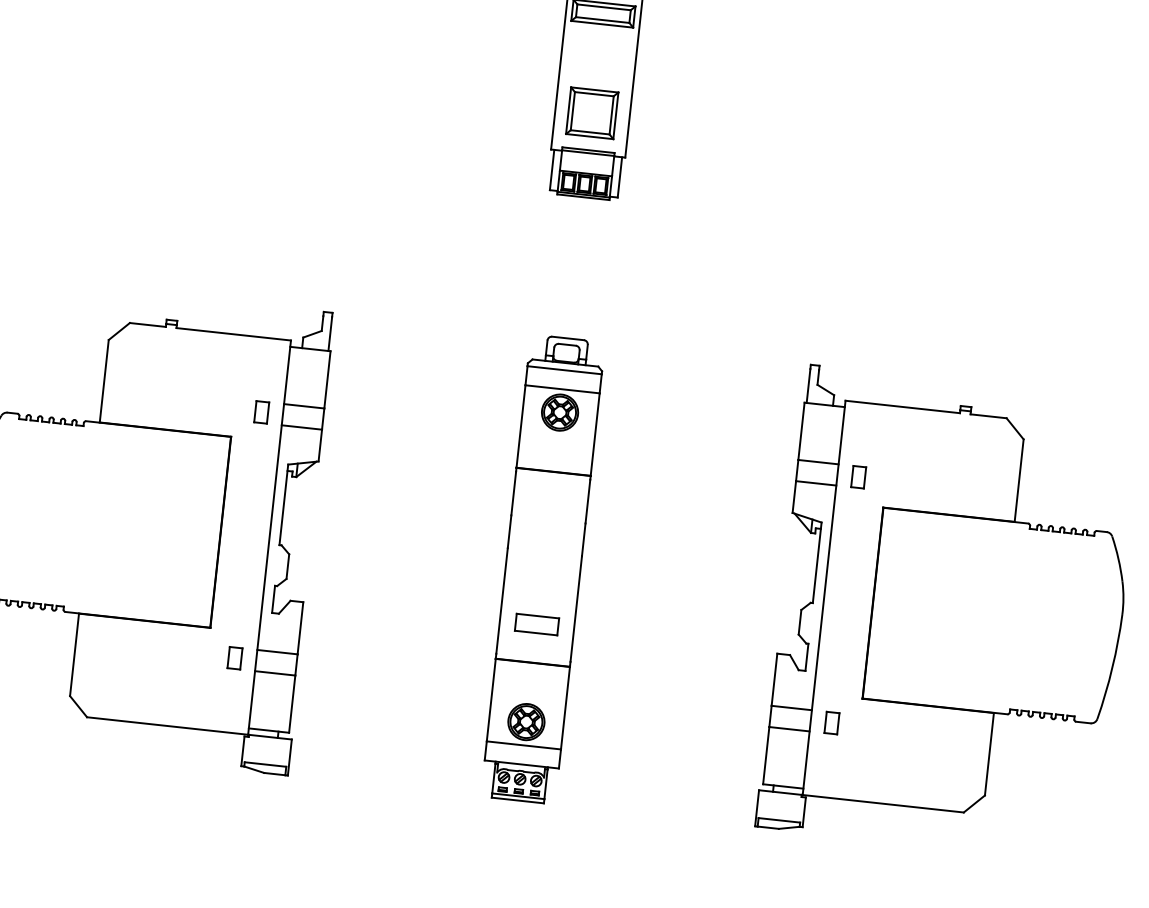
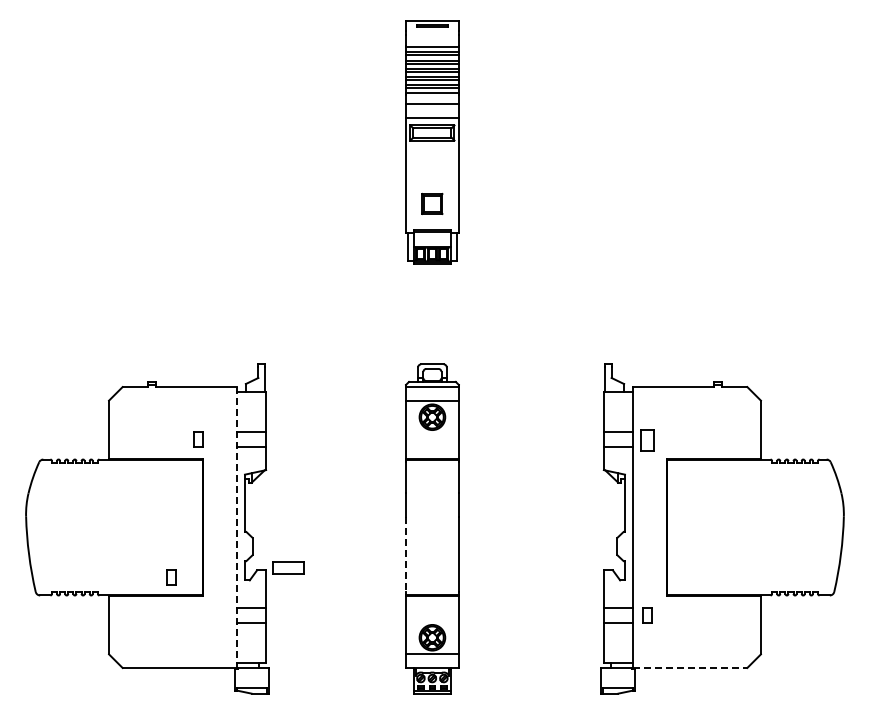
part: (592, 112) -> (432, 203), size x0.6
part: (262, 411) -> (198, 439), moved
part: (858, 476) -> (647, 439), size x1.4
line: (269, 539) -> (237, 528), solid -> dashed
line: (502, 601) -> (406, 554), solid -> dashed
part: (537, 623) -> (288, 567), moved
part: (235, 658) -> (171, 577), moved
line: (884, 803) -> (690, 667), solid -> dashed

